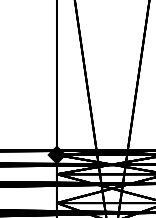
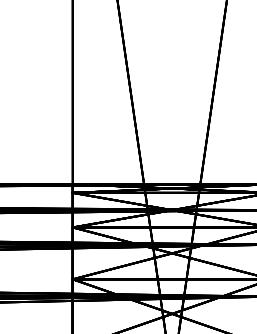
fill: (56, 154) -> (71, 191), removed

